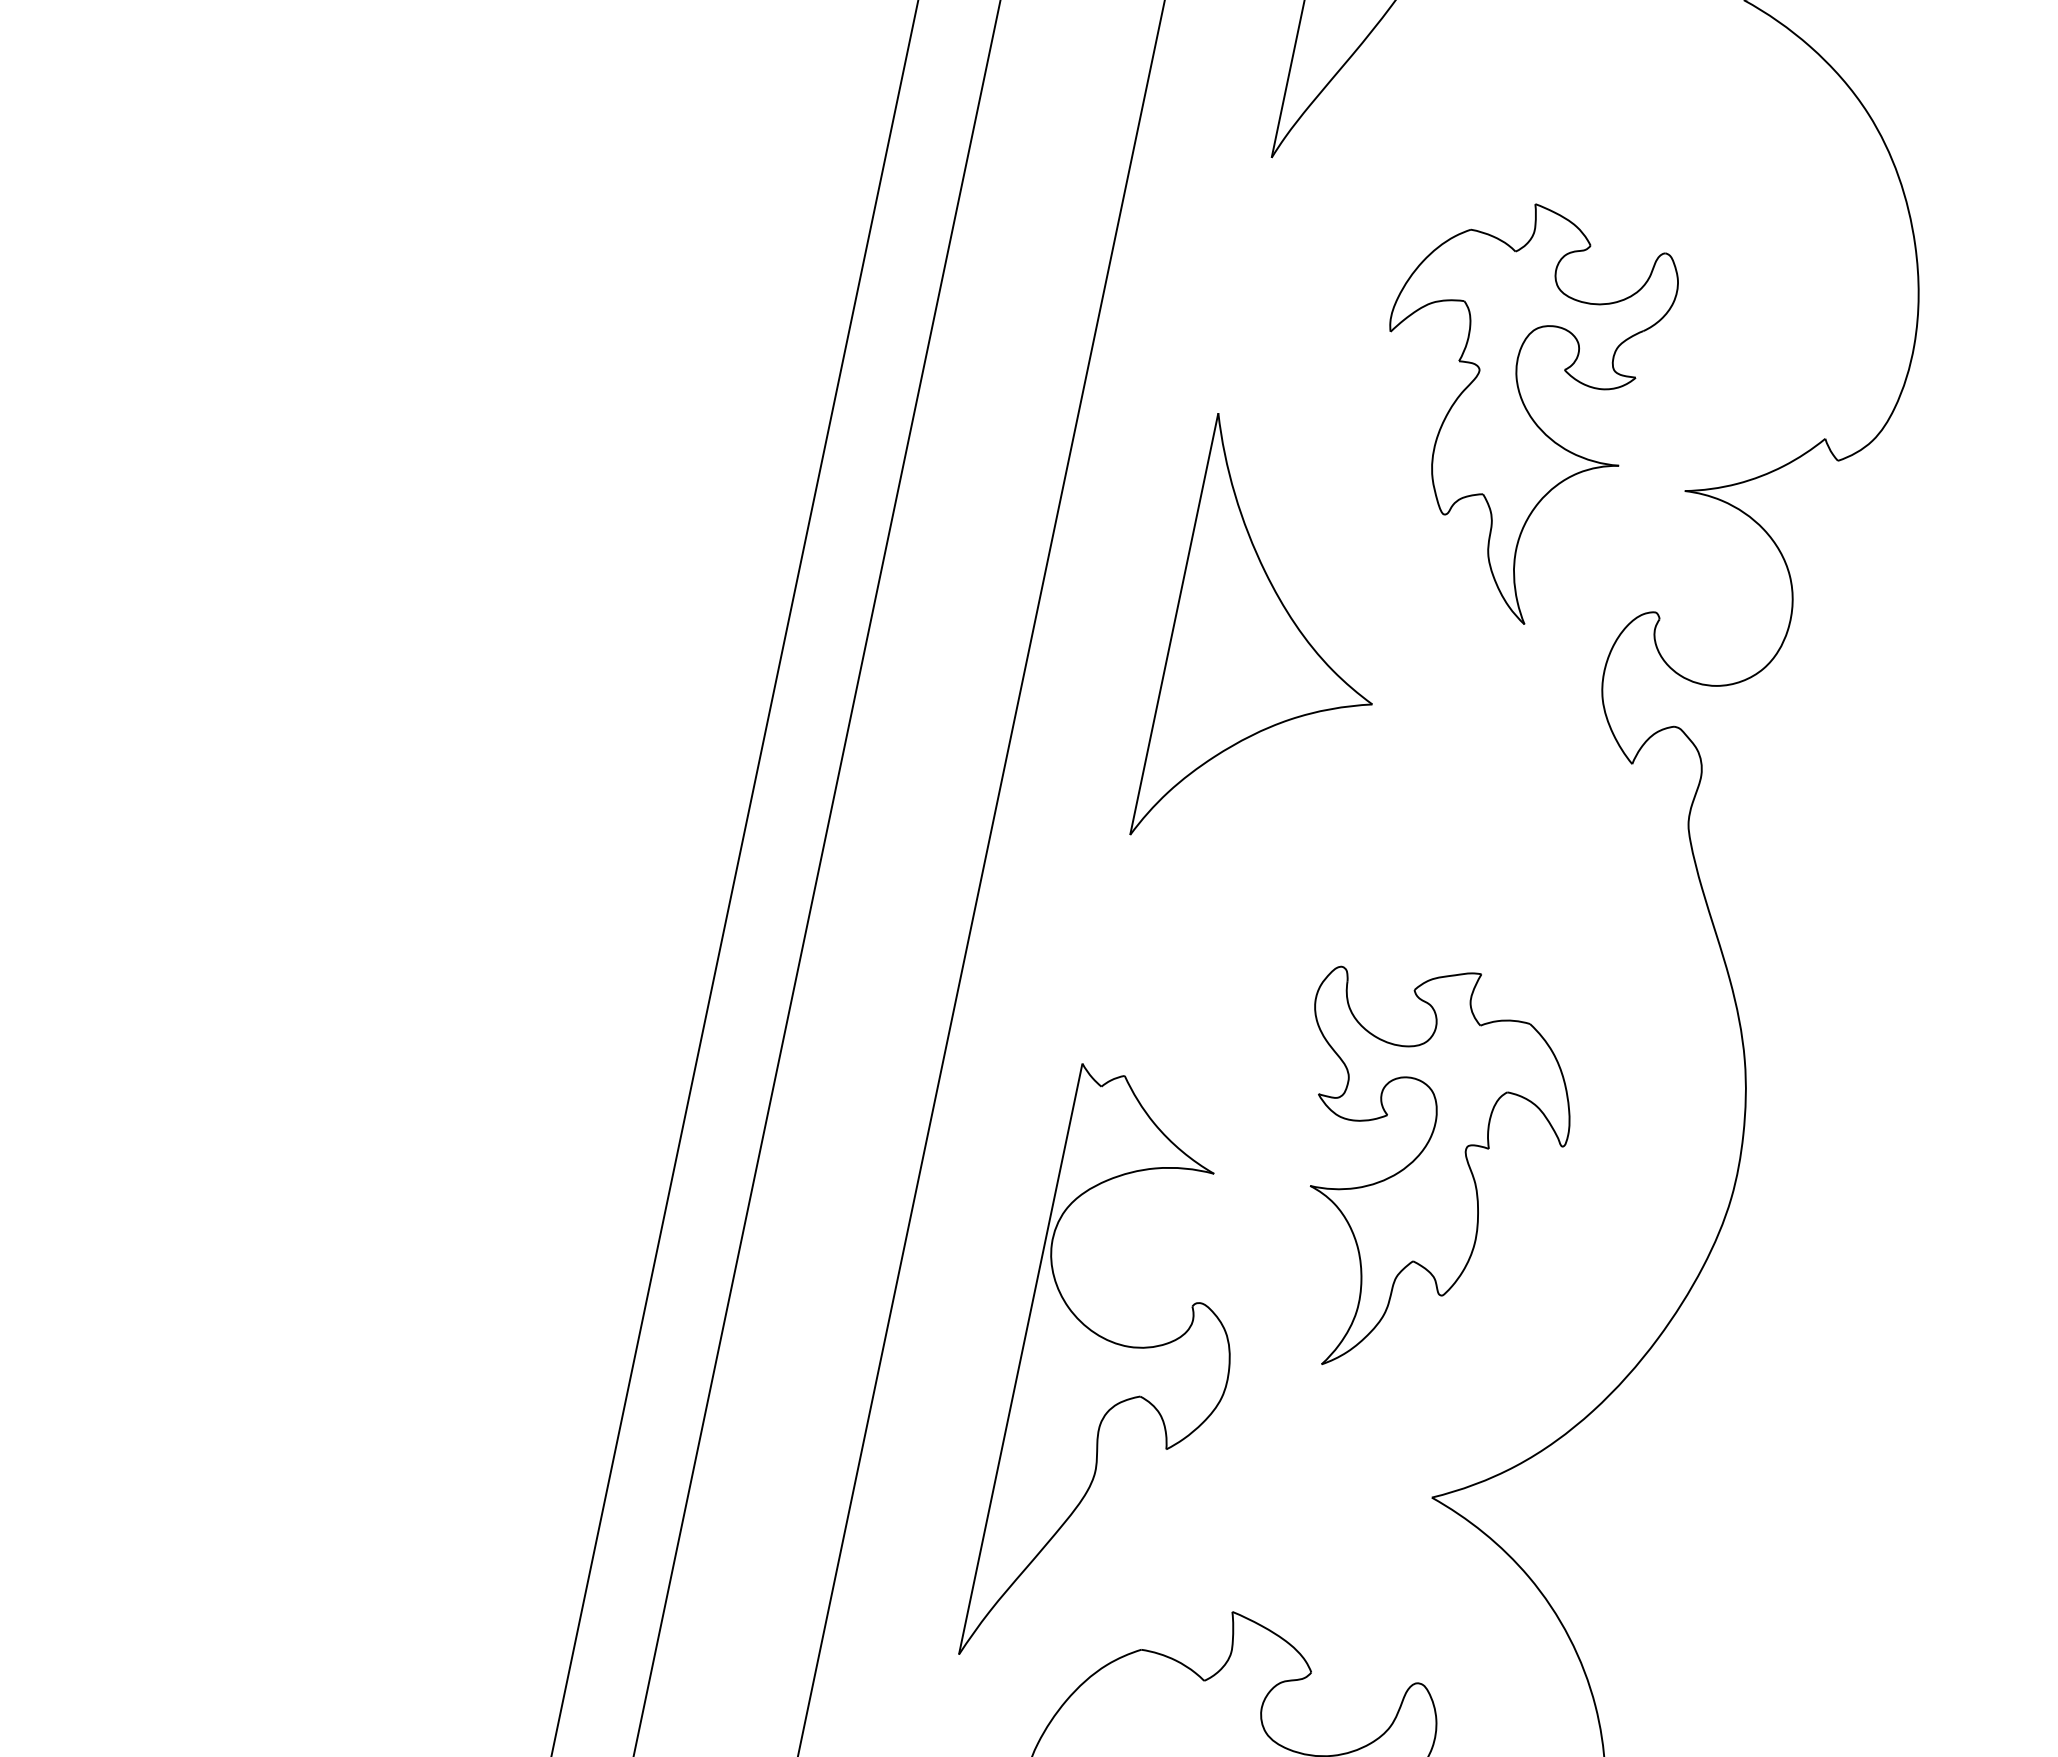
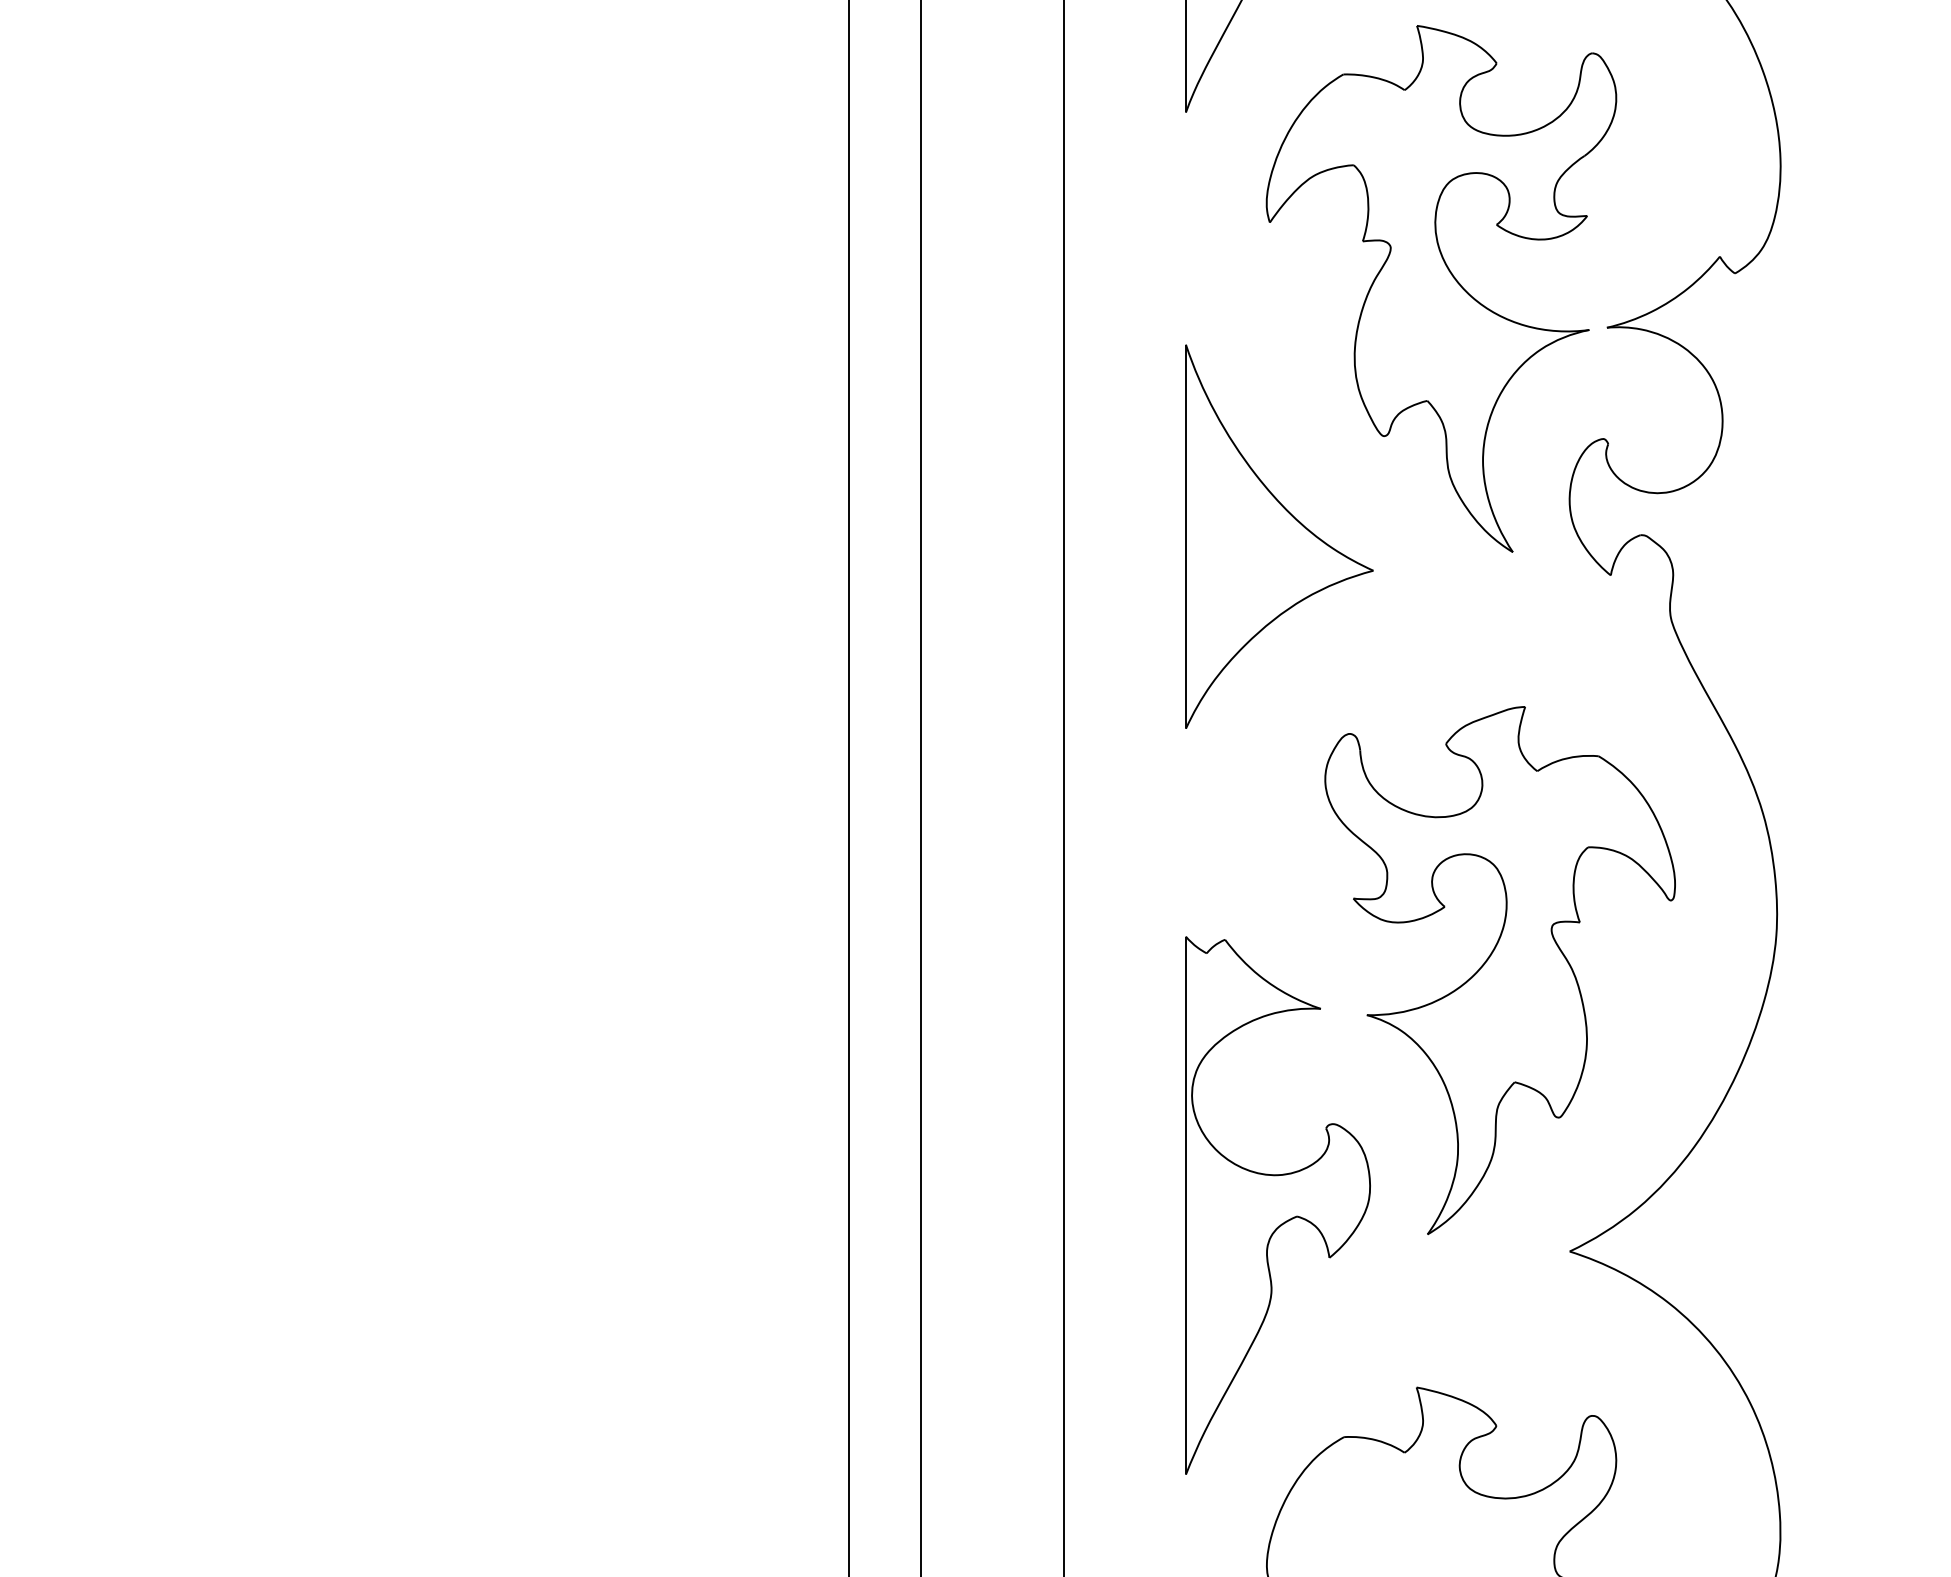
part: (1512, 409) -> (1441, 288), size x1.43
part: (1419, 1172) -> (1499, 970), size x1.43

